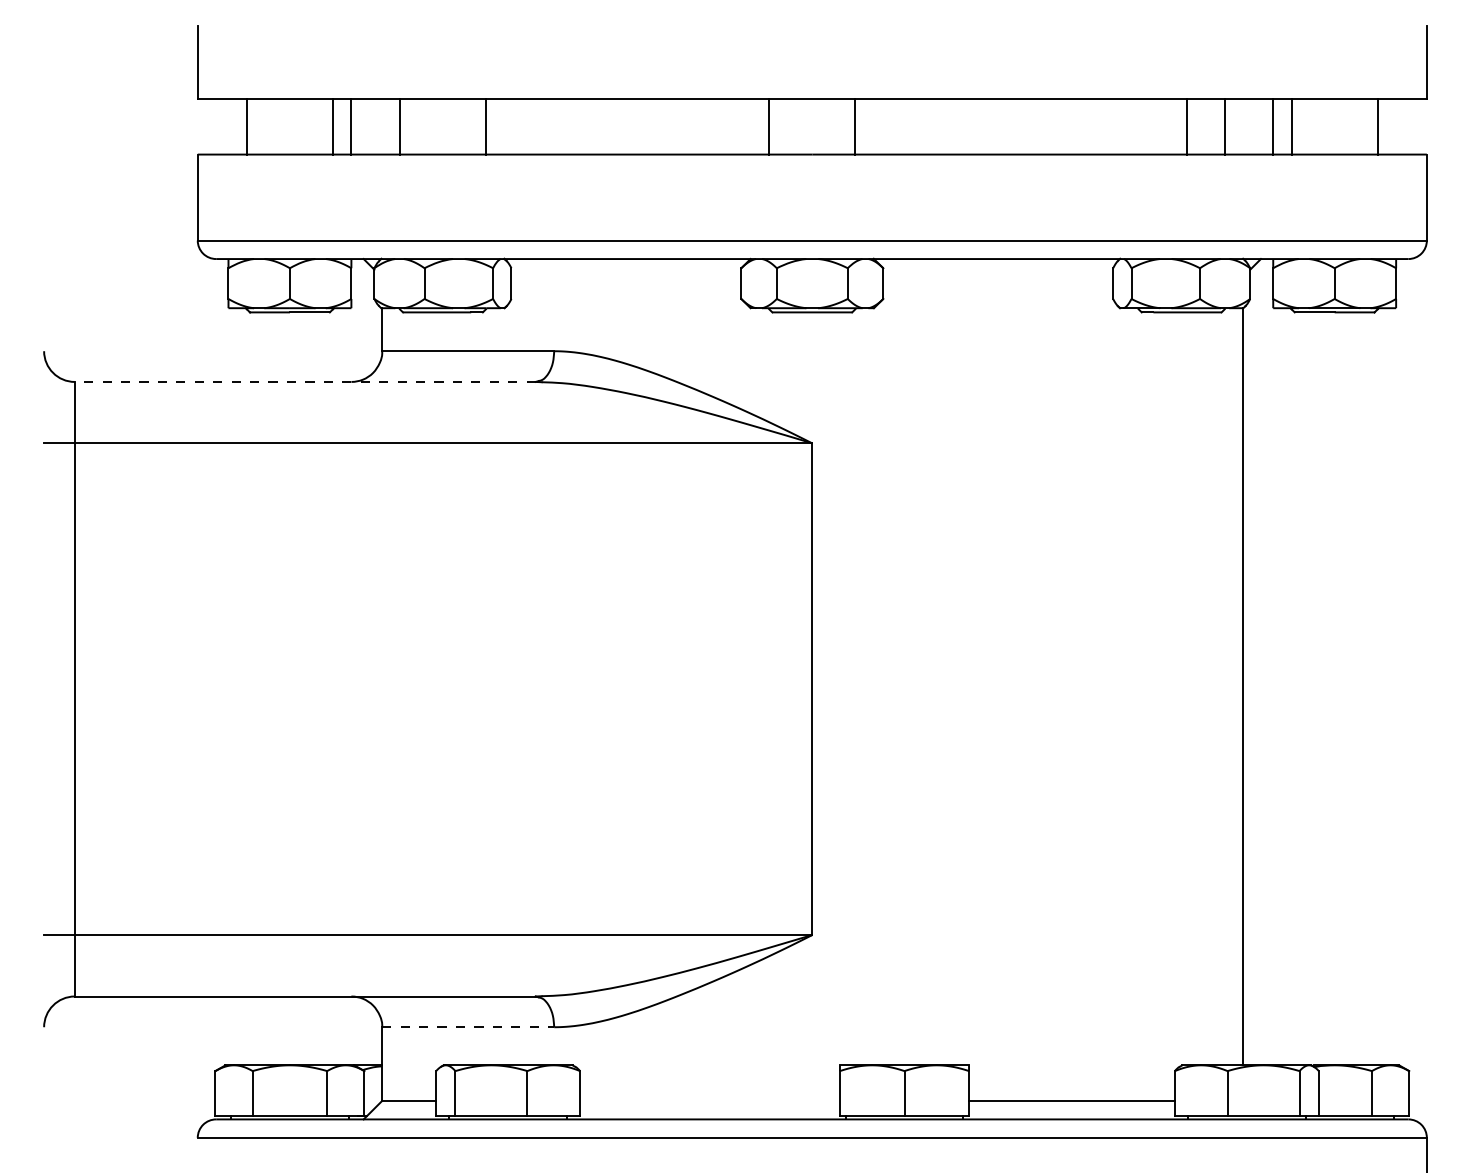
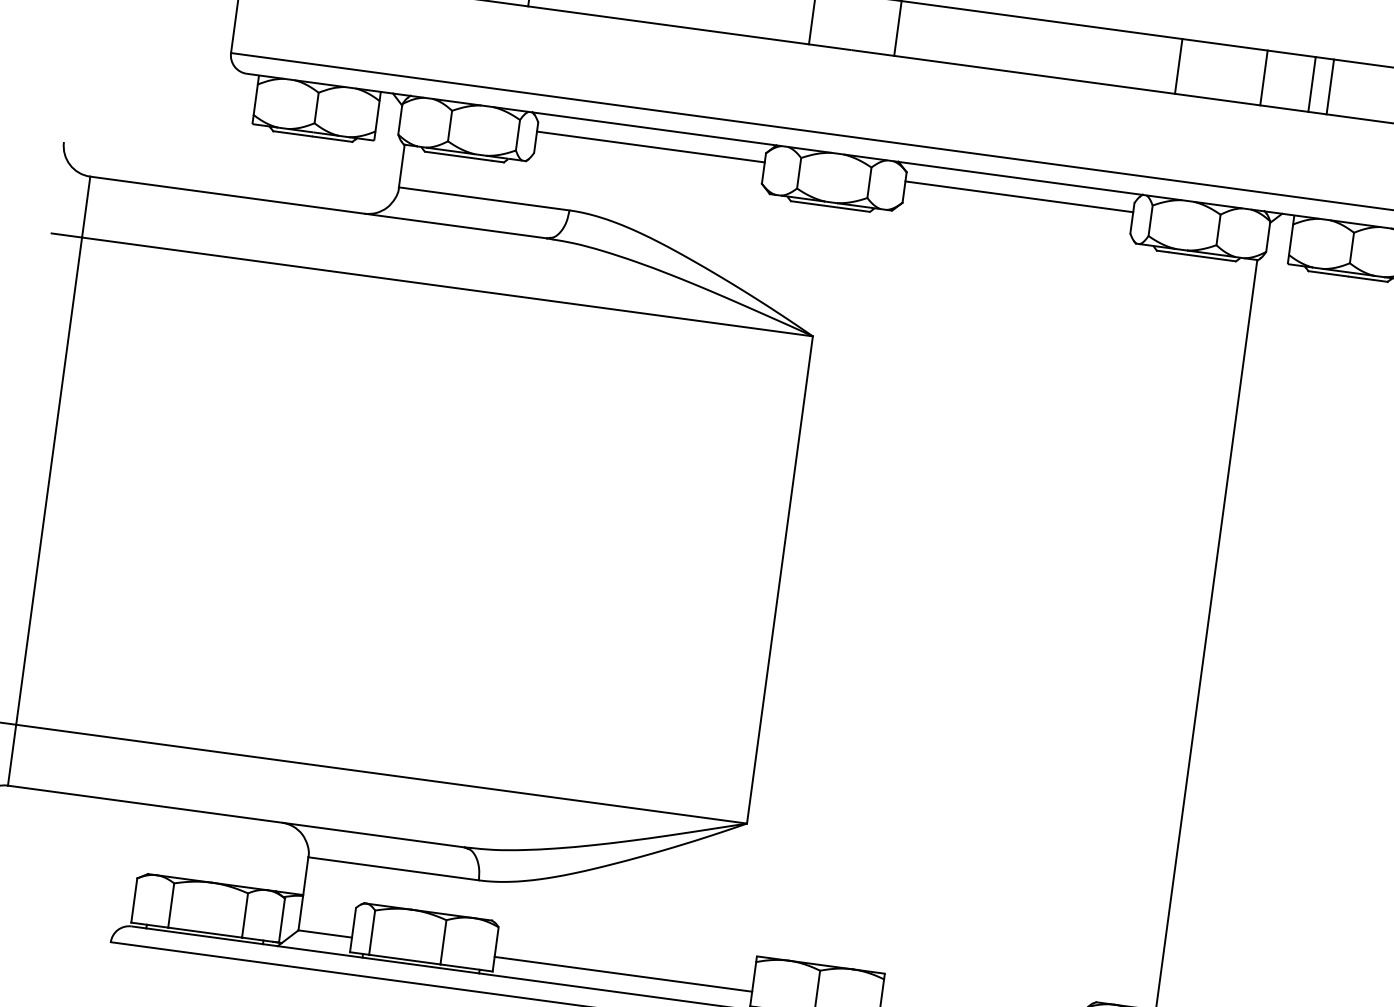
line: (1186, 126) -> (1178, 66), moved
line: (626, 277) -> (650, 147), added
line: (998, 277) -> (1019, 196), added
line: (304, 381) -> (317, 206), dashed -> solid
line: (468, 1027) -> (393, 869), dashed -> solid
line: (709, 1100) -> (622, 973), added

